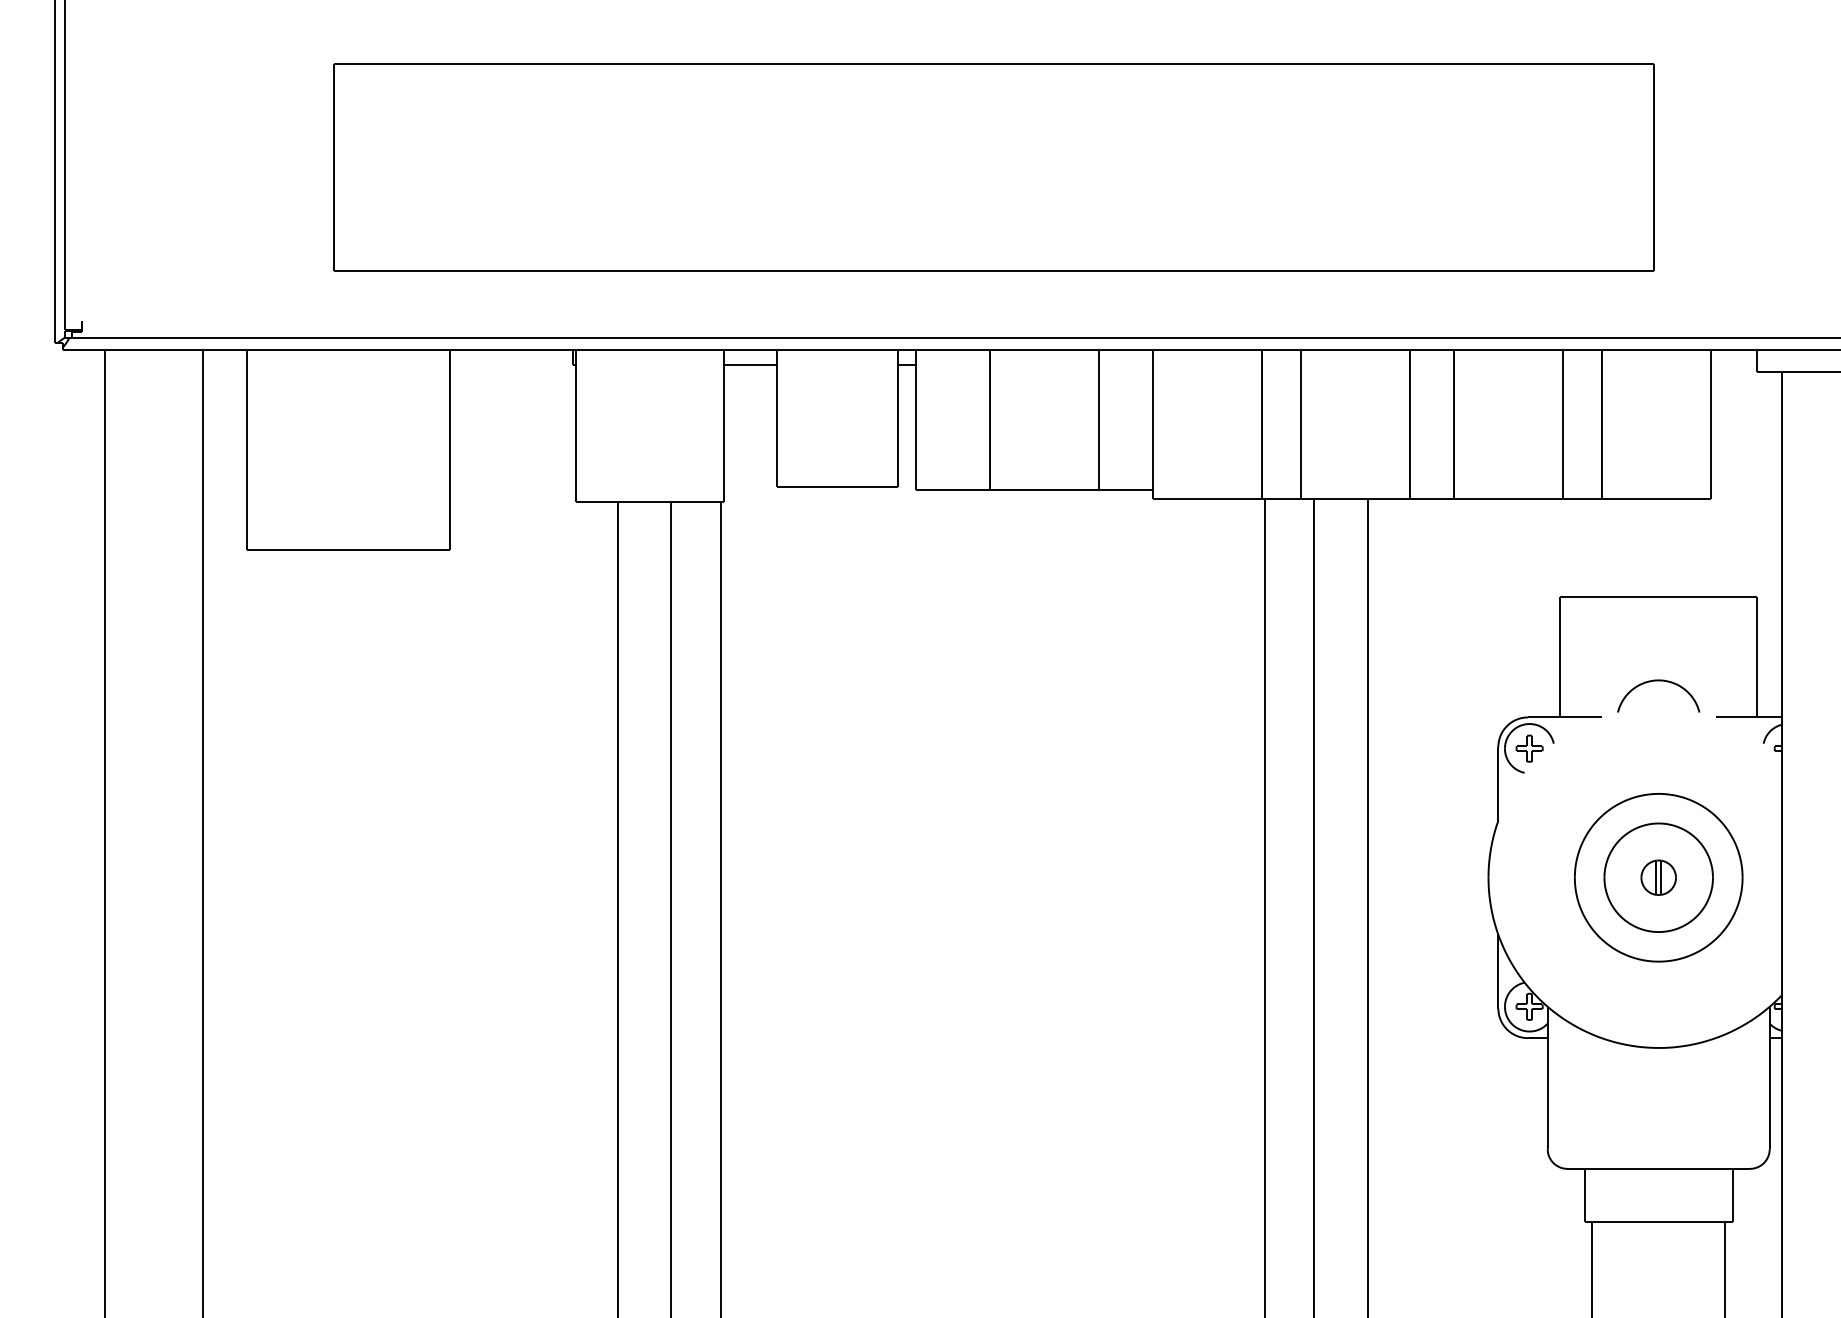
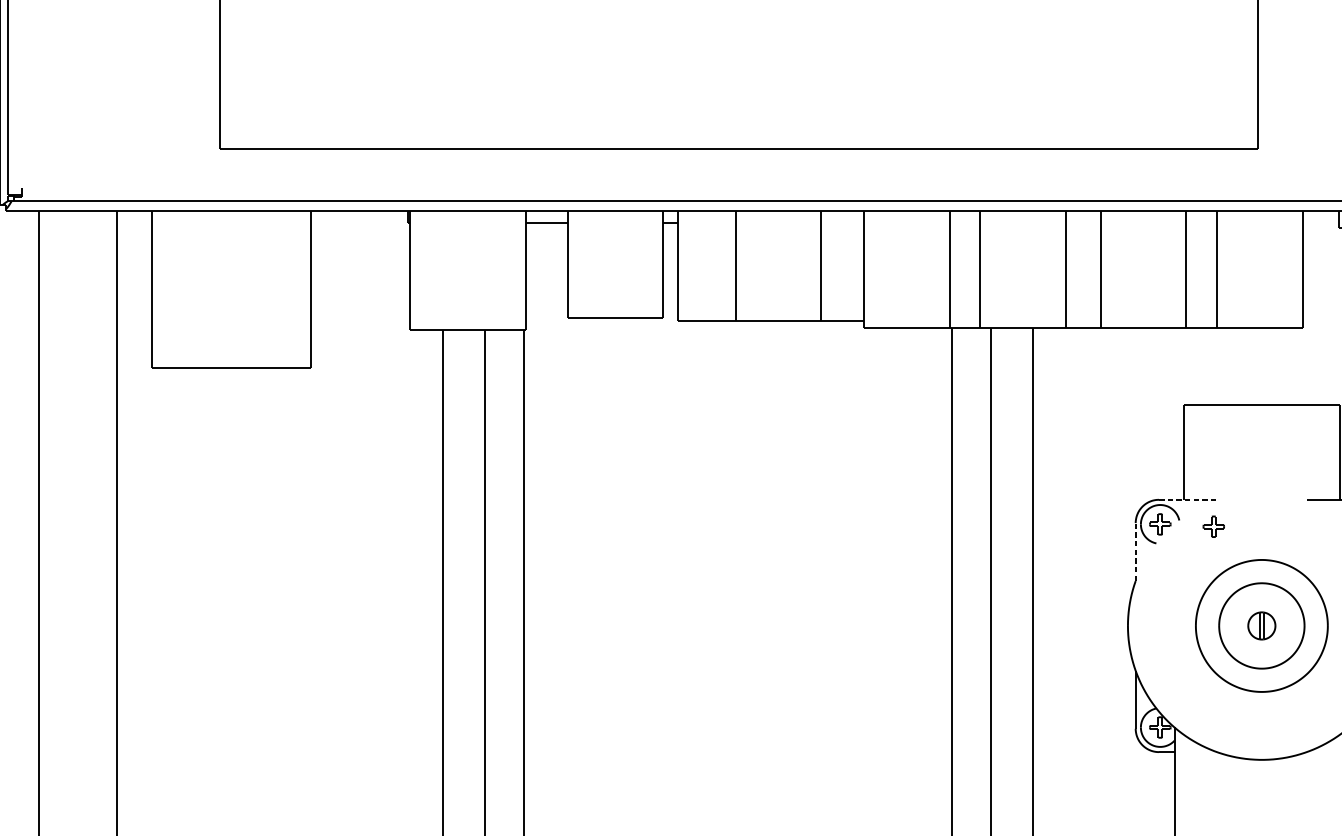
part: (1658, 681) -> (1261, 471), removed
line: (1564, 717) -> (1187, 499), solid -> dashed
part: (1597, 751) -> (1213, 526), added
line: (1498, 783) -> (1135, 551), solid -> dashed

